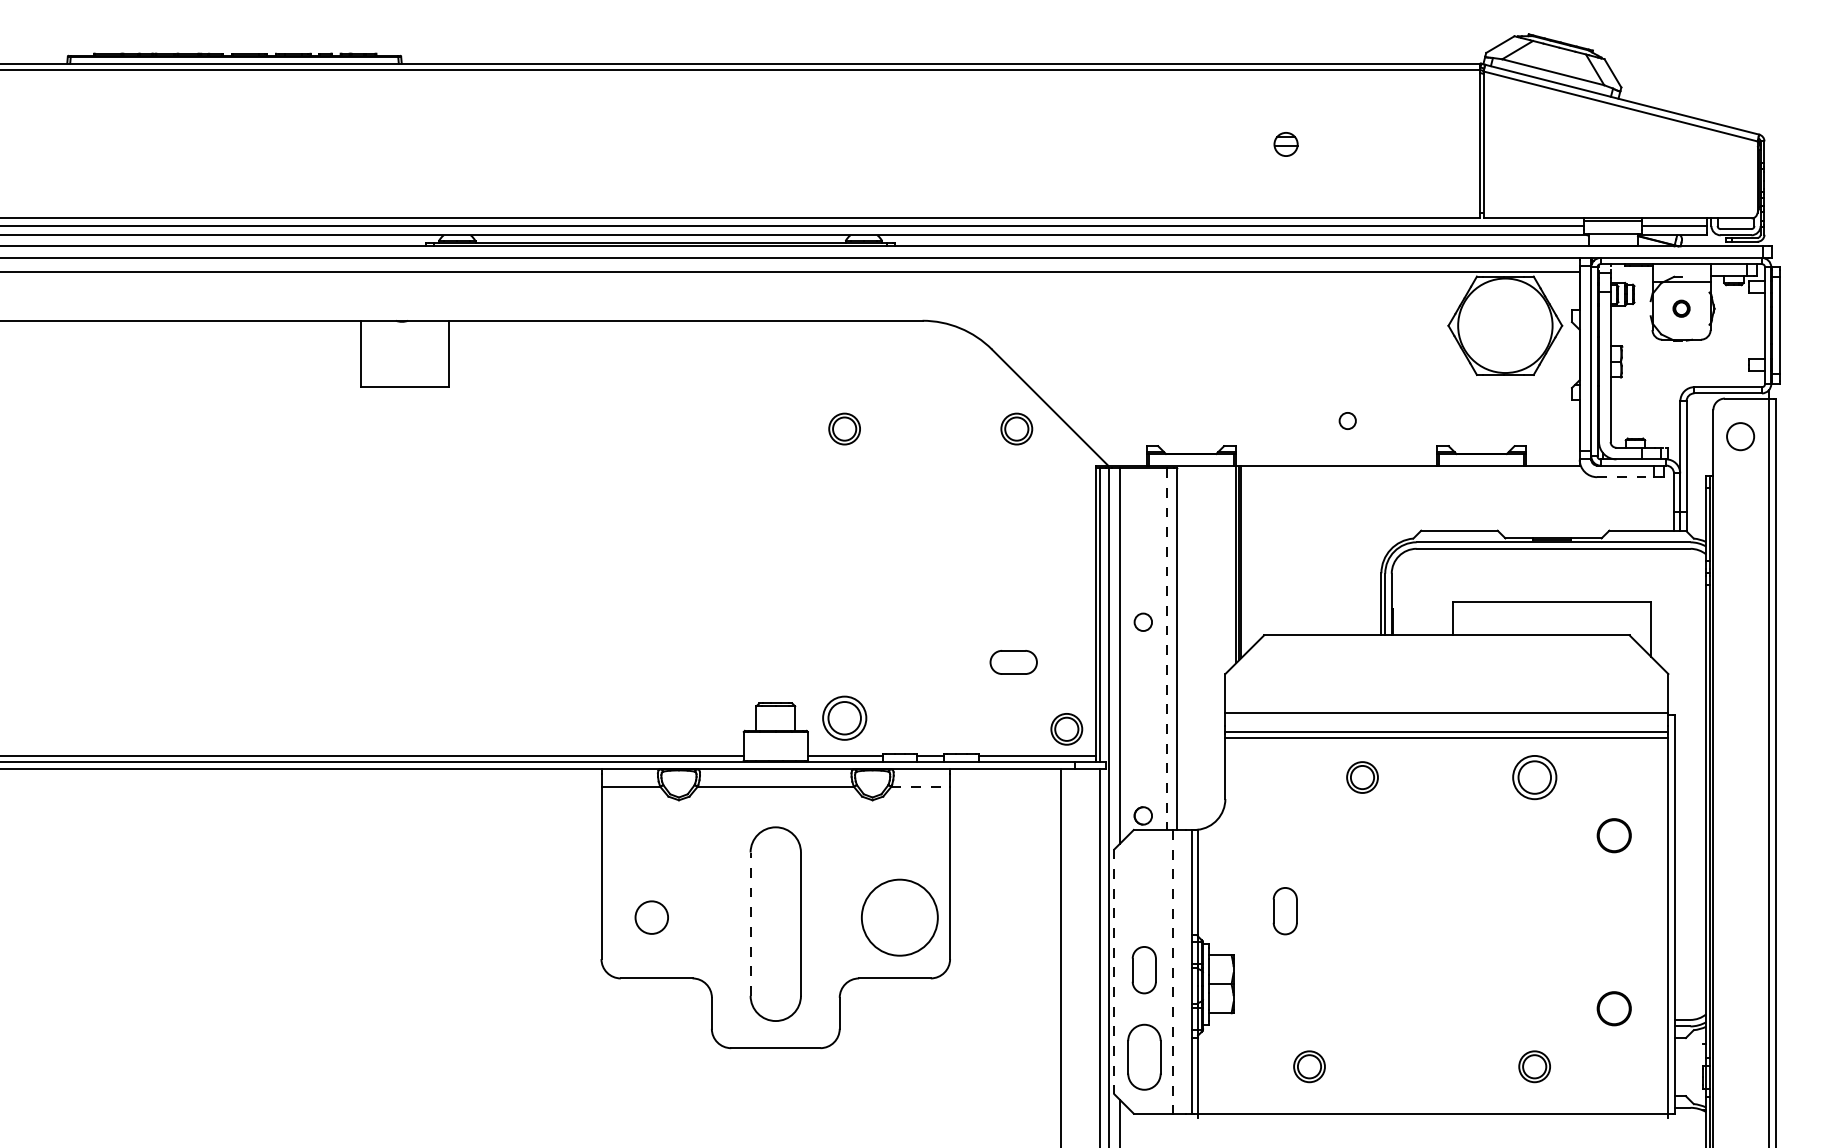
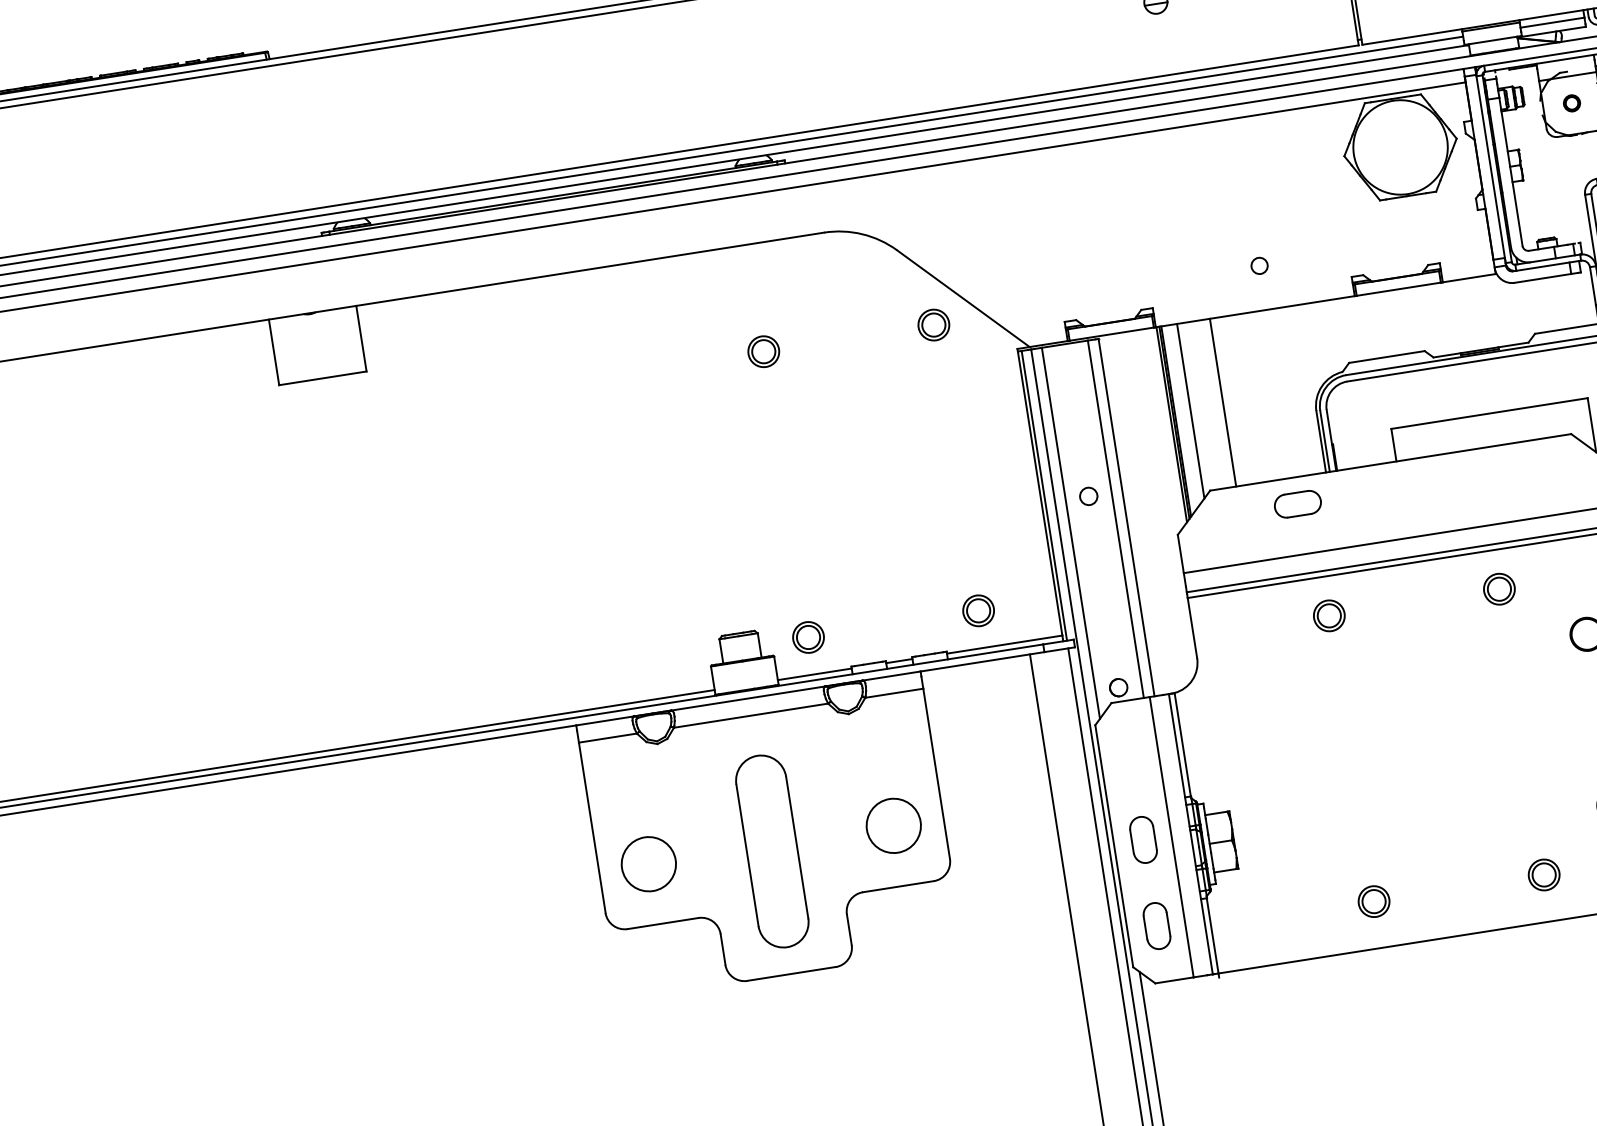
line: (1625, 477) -> (1542, 278), dashed -> solid
line: (1290, 550) -> (1223, 402), added
line: (1257, 553) -> (1190, 410), added
line: (1166, 649) -> (1115, 519), dashed -> solid
part: (1013, 662) -> (1297, 504), moved
part: (844, 718) -> (808, 637), size x0.71
part: (1066, 729) -> (978, 611), moved
part: (1534, 777) -> (1499, 589), size x0.71
line: (921, 786) -> (895, 692), dashed -> solid
part: (1284, 911) -> (1272, 760), removed
circle: (651, 917) -> (648, 864), size x1.67
circle: (899, 917) -> (893, 825), size x0.71
line: (750, 924) -> (747, 855), dashed -> solid
line: (1172, 971) -> (1171, 836), dashed -> solid
line: (1114, 972) -> (1114, 846), dashed -> solid
part: (1143, 1057) -> (1156, 926), size x0.71
part: (1309, 1066) -> (1374, 901), moved

